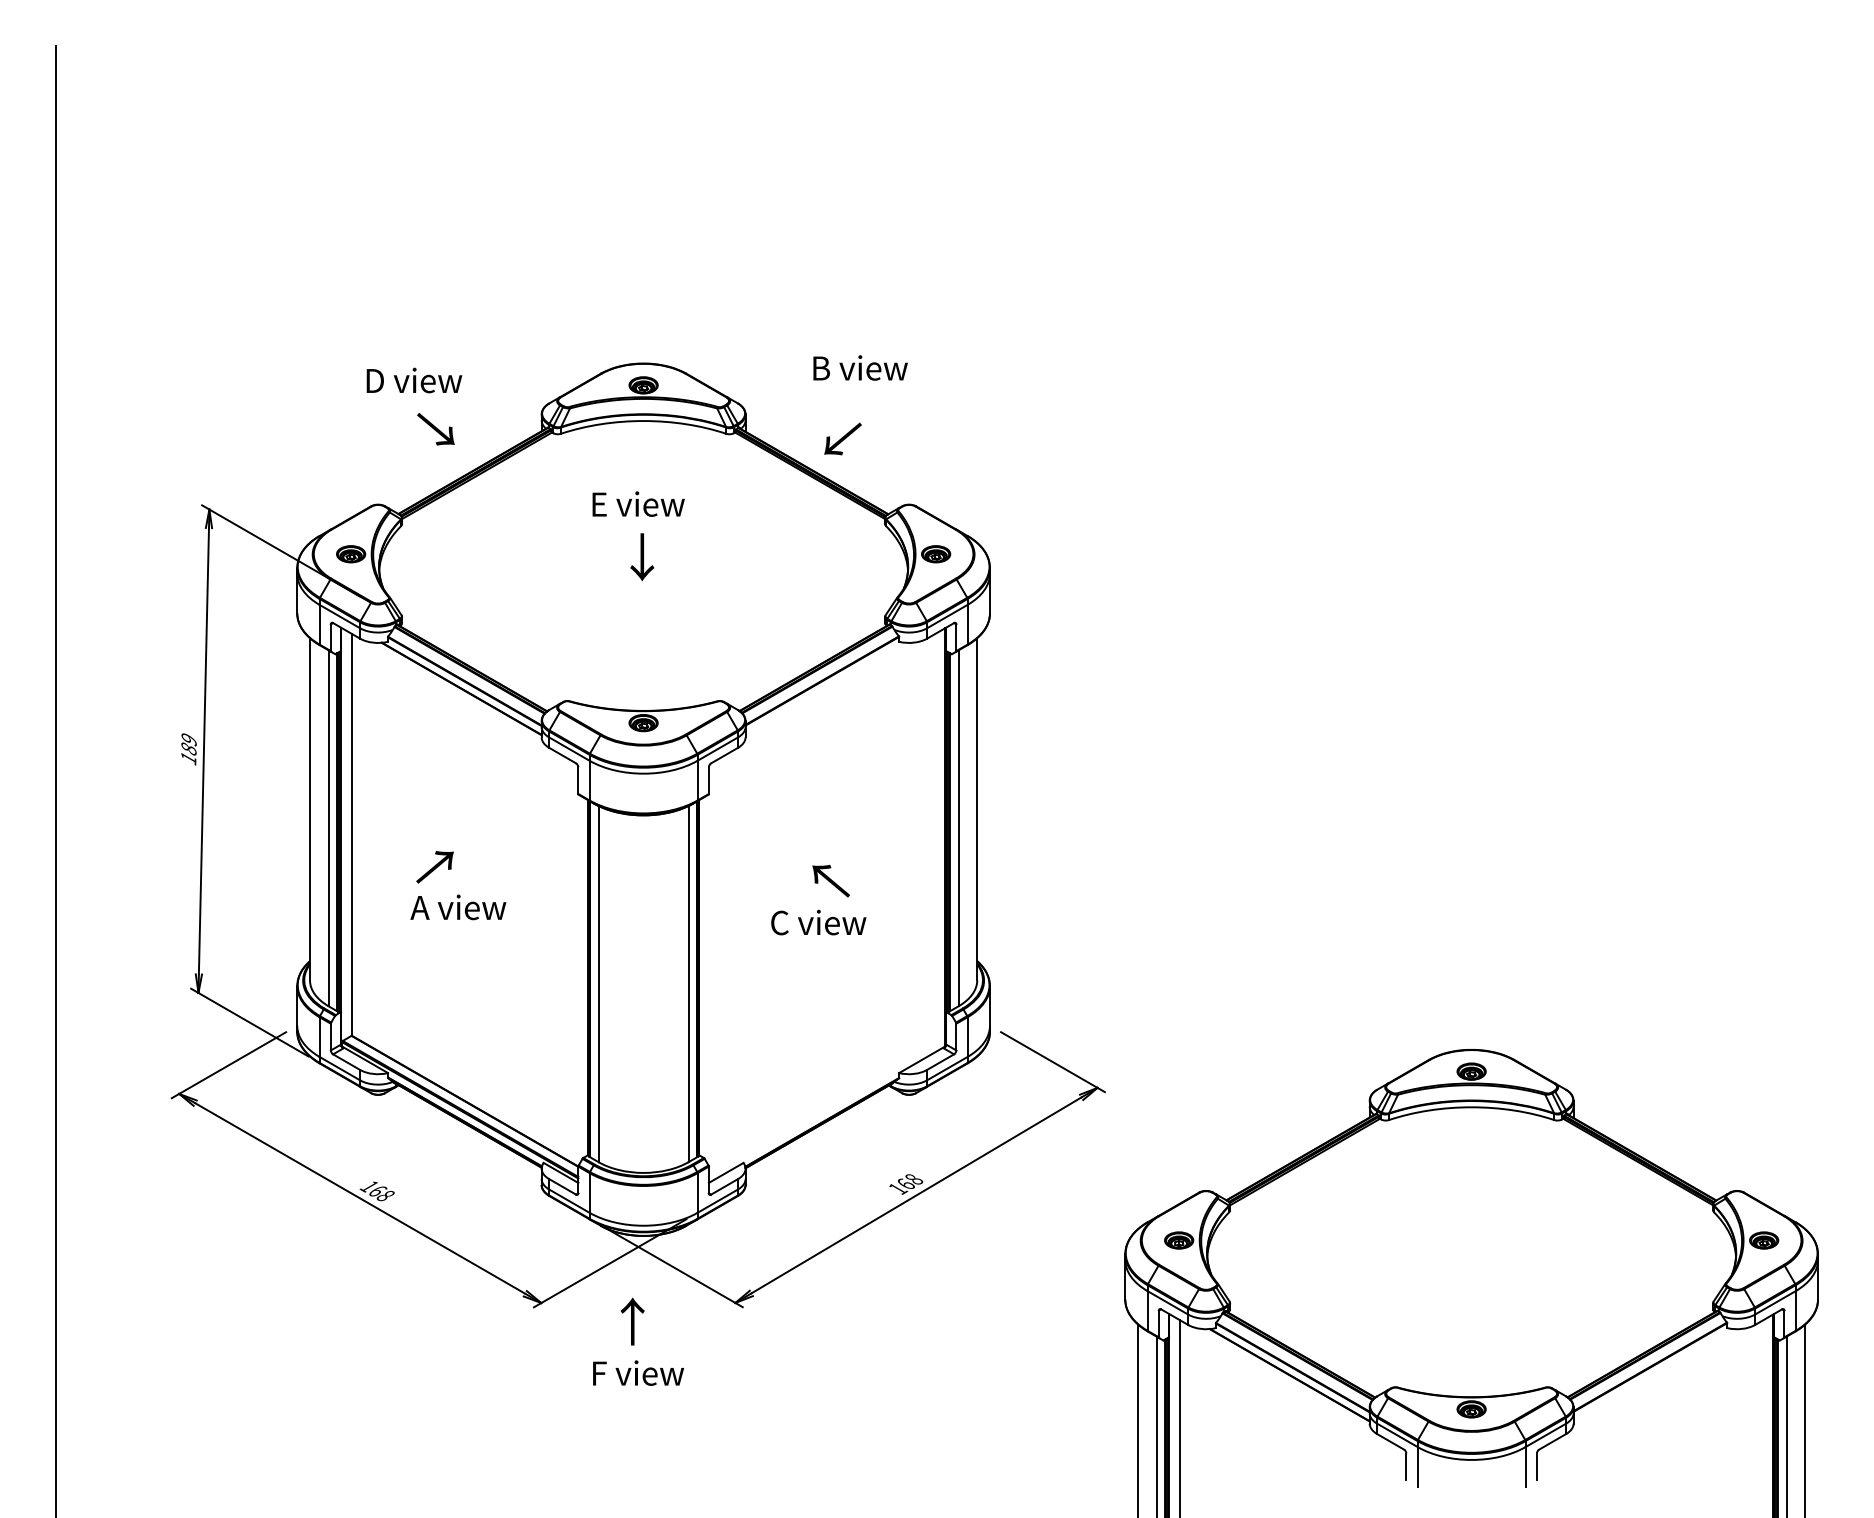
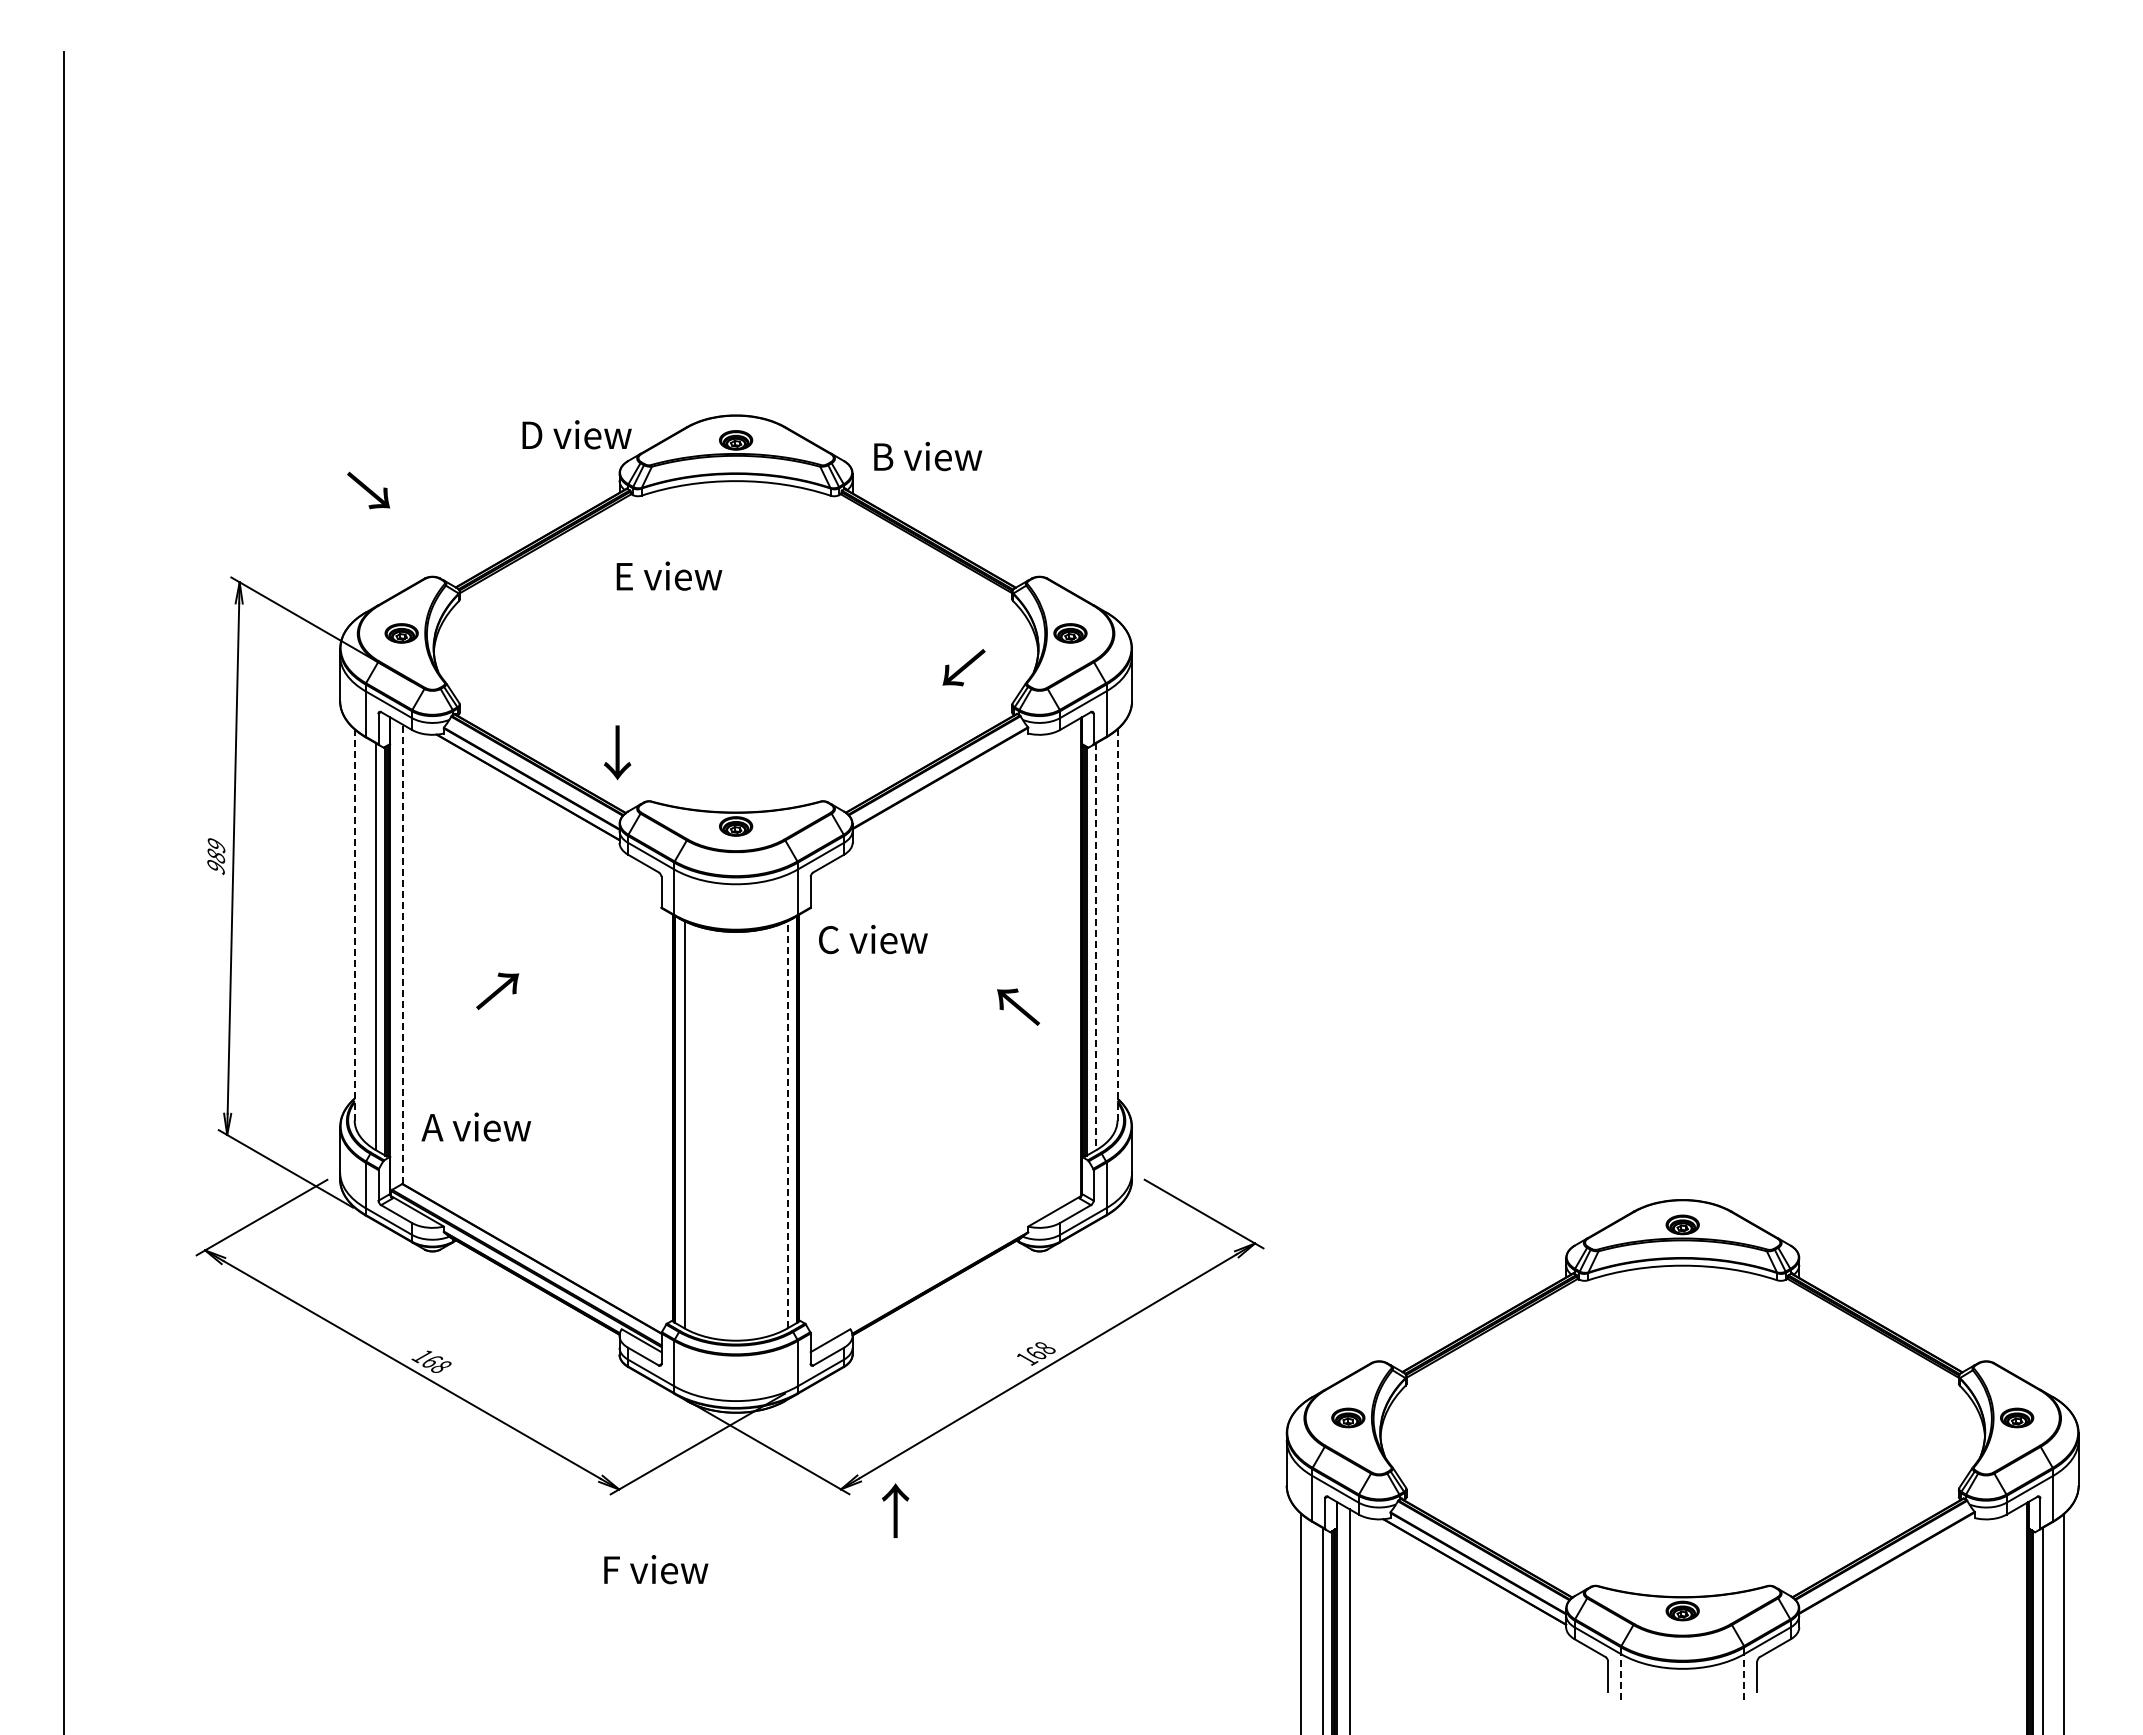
text: (860, 368) -> (928, 456), moved
text: (413, 380) -> (576, 434), moved
text: (435, 429) -> (368, 490), moved
text: (842, 438) -> (963, 667), moved
text: (638, 503) -> (669, 575), moved
text: (642, 556) -> (617, 752), moved
text: (188, 759) -> (215, 867), 189 -> 989
line: (309, 808) -> (354, 924), solid -> dashed
line: (977, 808) -> (1117, 924), solid -> dashed
line: (958, 828) -> (1096, 947), solid -> dashed
line: (351, 835) -> (402, 954), solid -> dashed
text: (831, 880) -> (1018, 1006), moved
text: (458, 906) -> (476, 1126), moved
text: (818, 922) -> (873, 939), moved
line: (688, 983) -> (787, 1124), solid -> dashed
text: (632, 1321) -> (895, 1510), moved
text: (638, 1373) -> (656, 1569), moved
line: (1417, 1466) -> (1620, 1676), solid -> dashed
line: (1525, 1466) -> (1744, 1676), solid -> dashed

